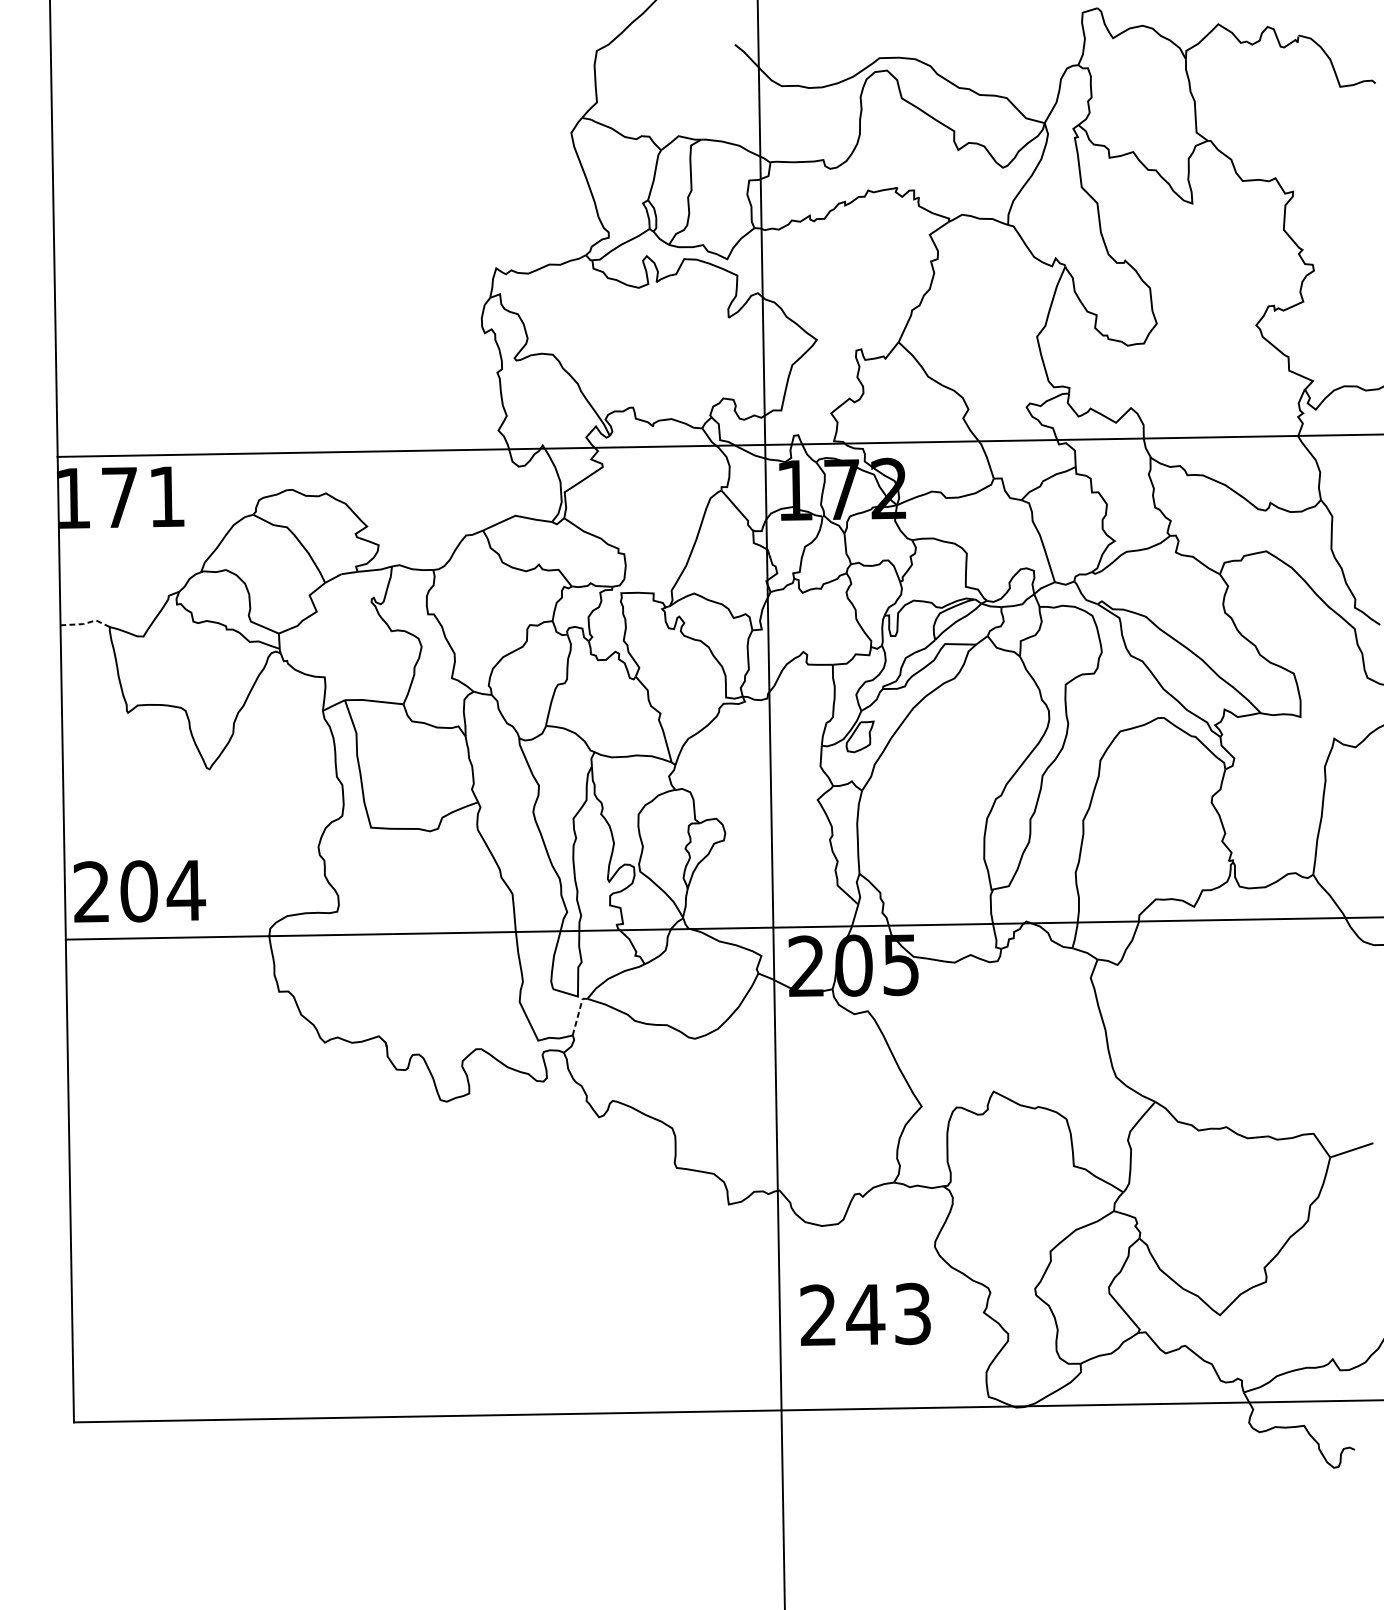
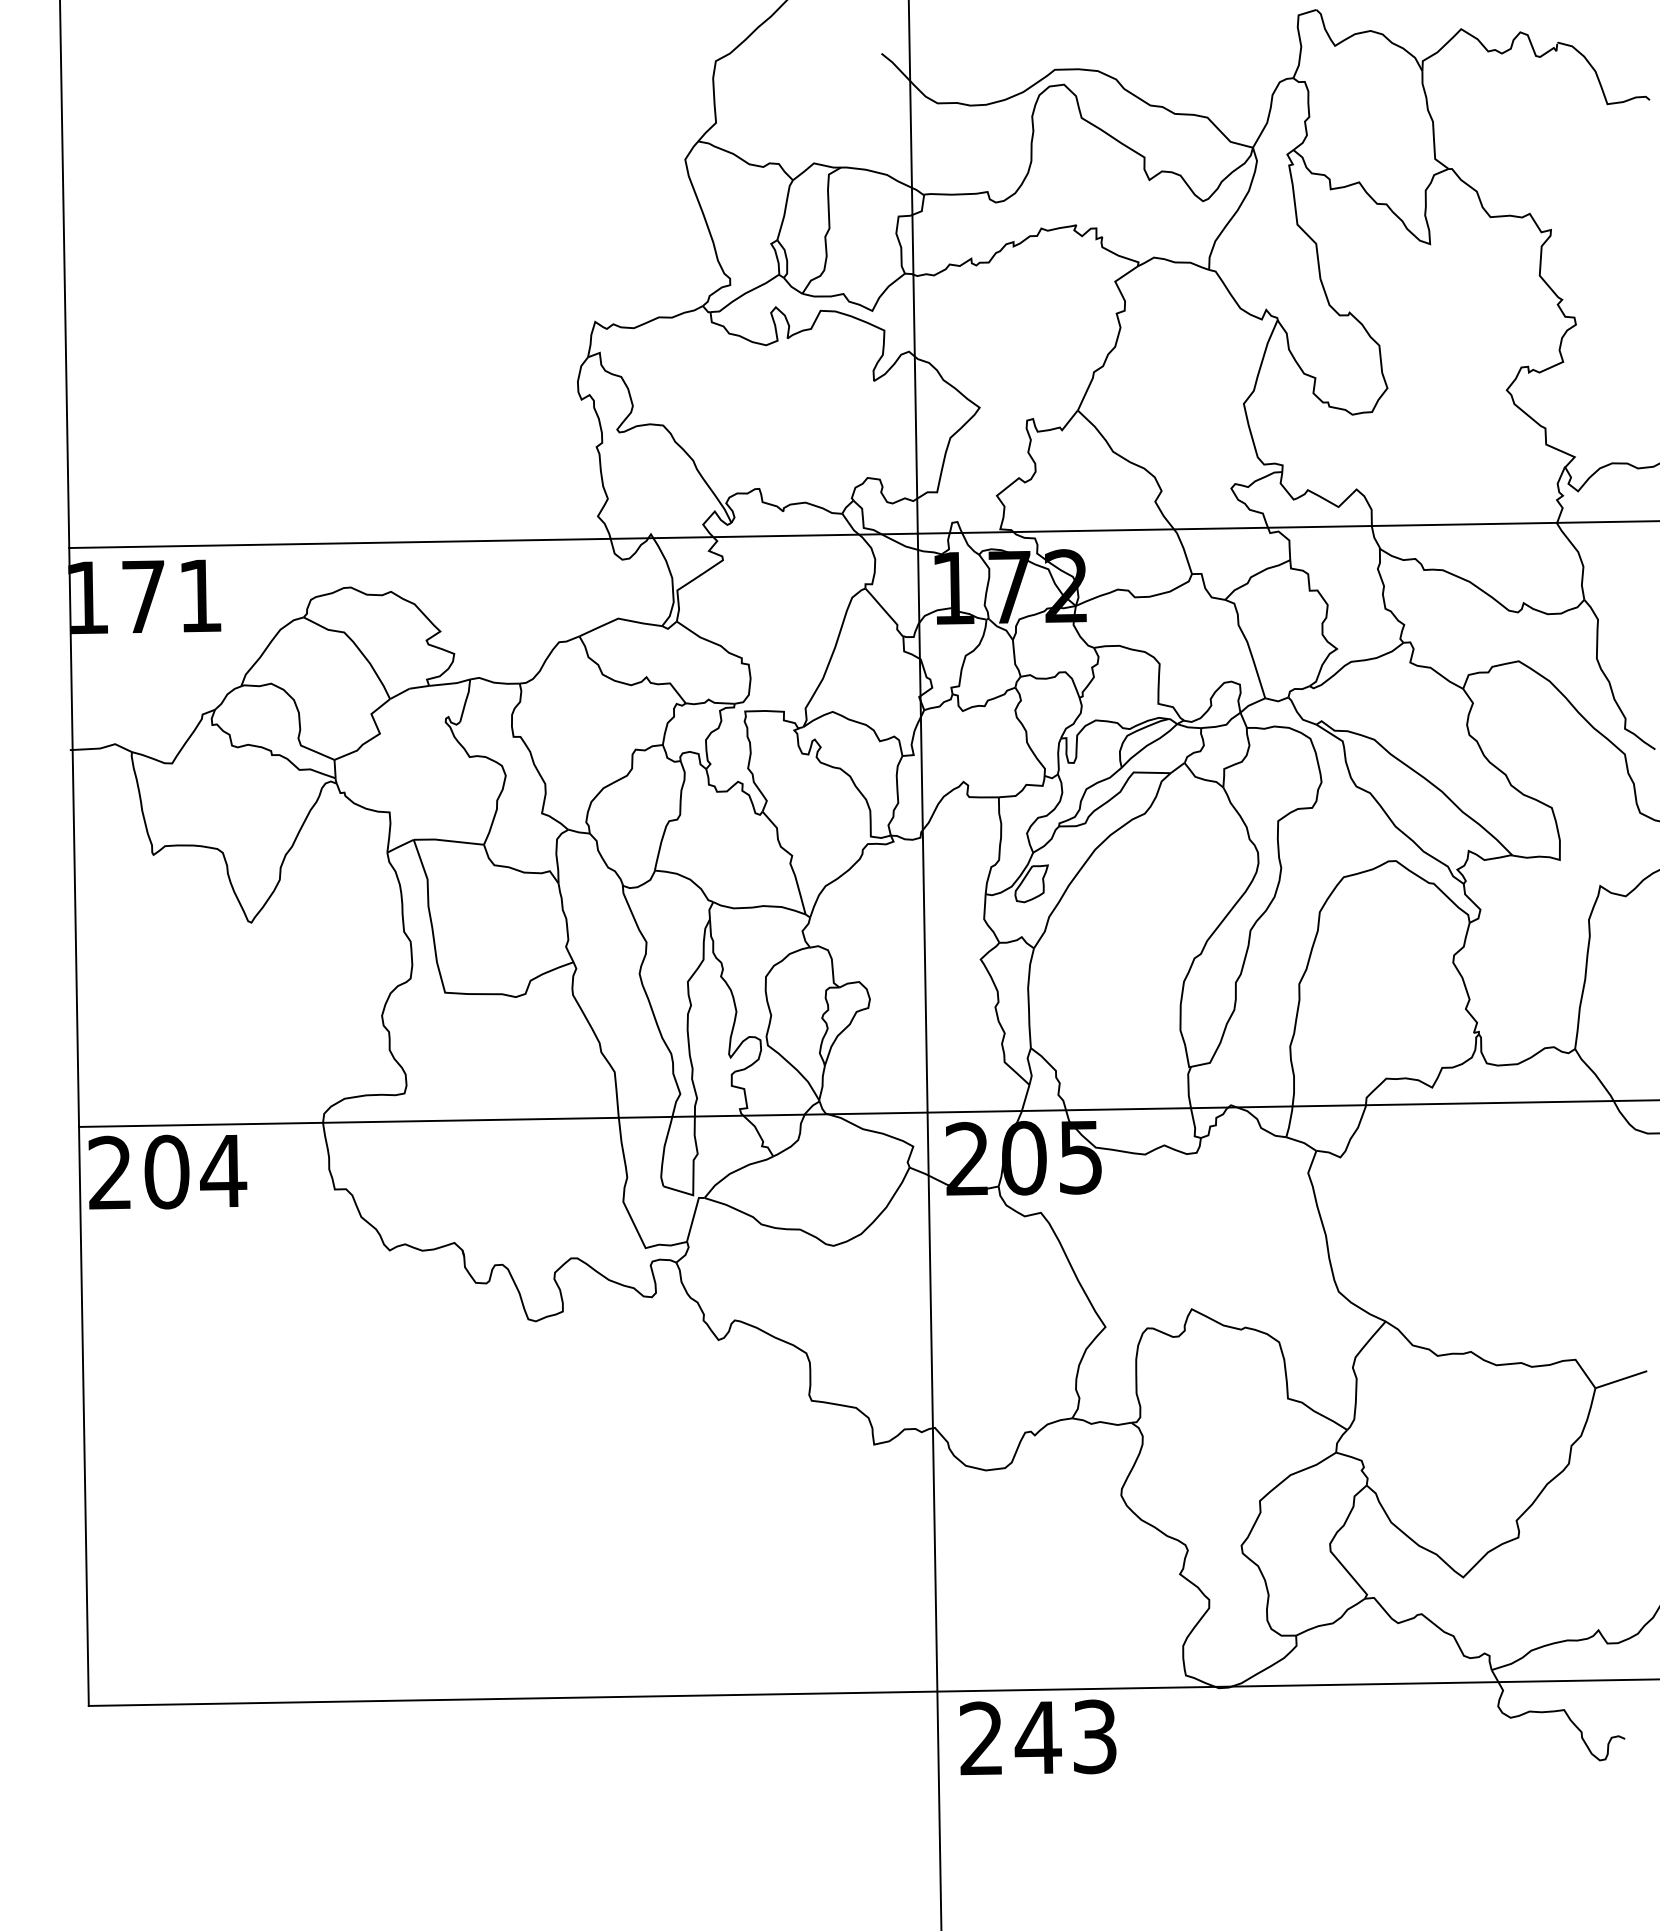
line: (85, 624) -> (102, 748), dashed -> solid
text: (139, 890) -> (167, 1171), moved
line: (578, 1014) -> (693, 1216), dashed -> solid
text: (865, 1314) -> (1038, 1737), moved

